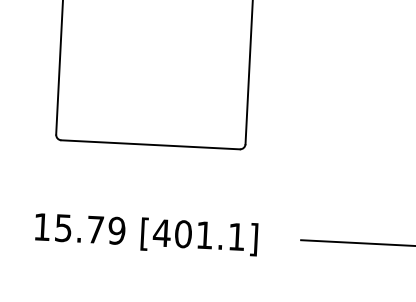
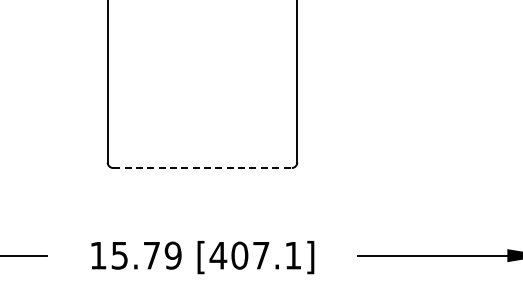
line: (150, 145) -> (202, 168), solid -> dashed
text: (205, 235) -> (261, 255), [401.1] -> [407.1]

